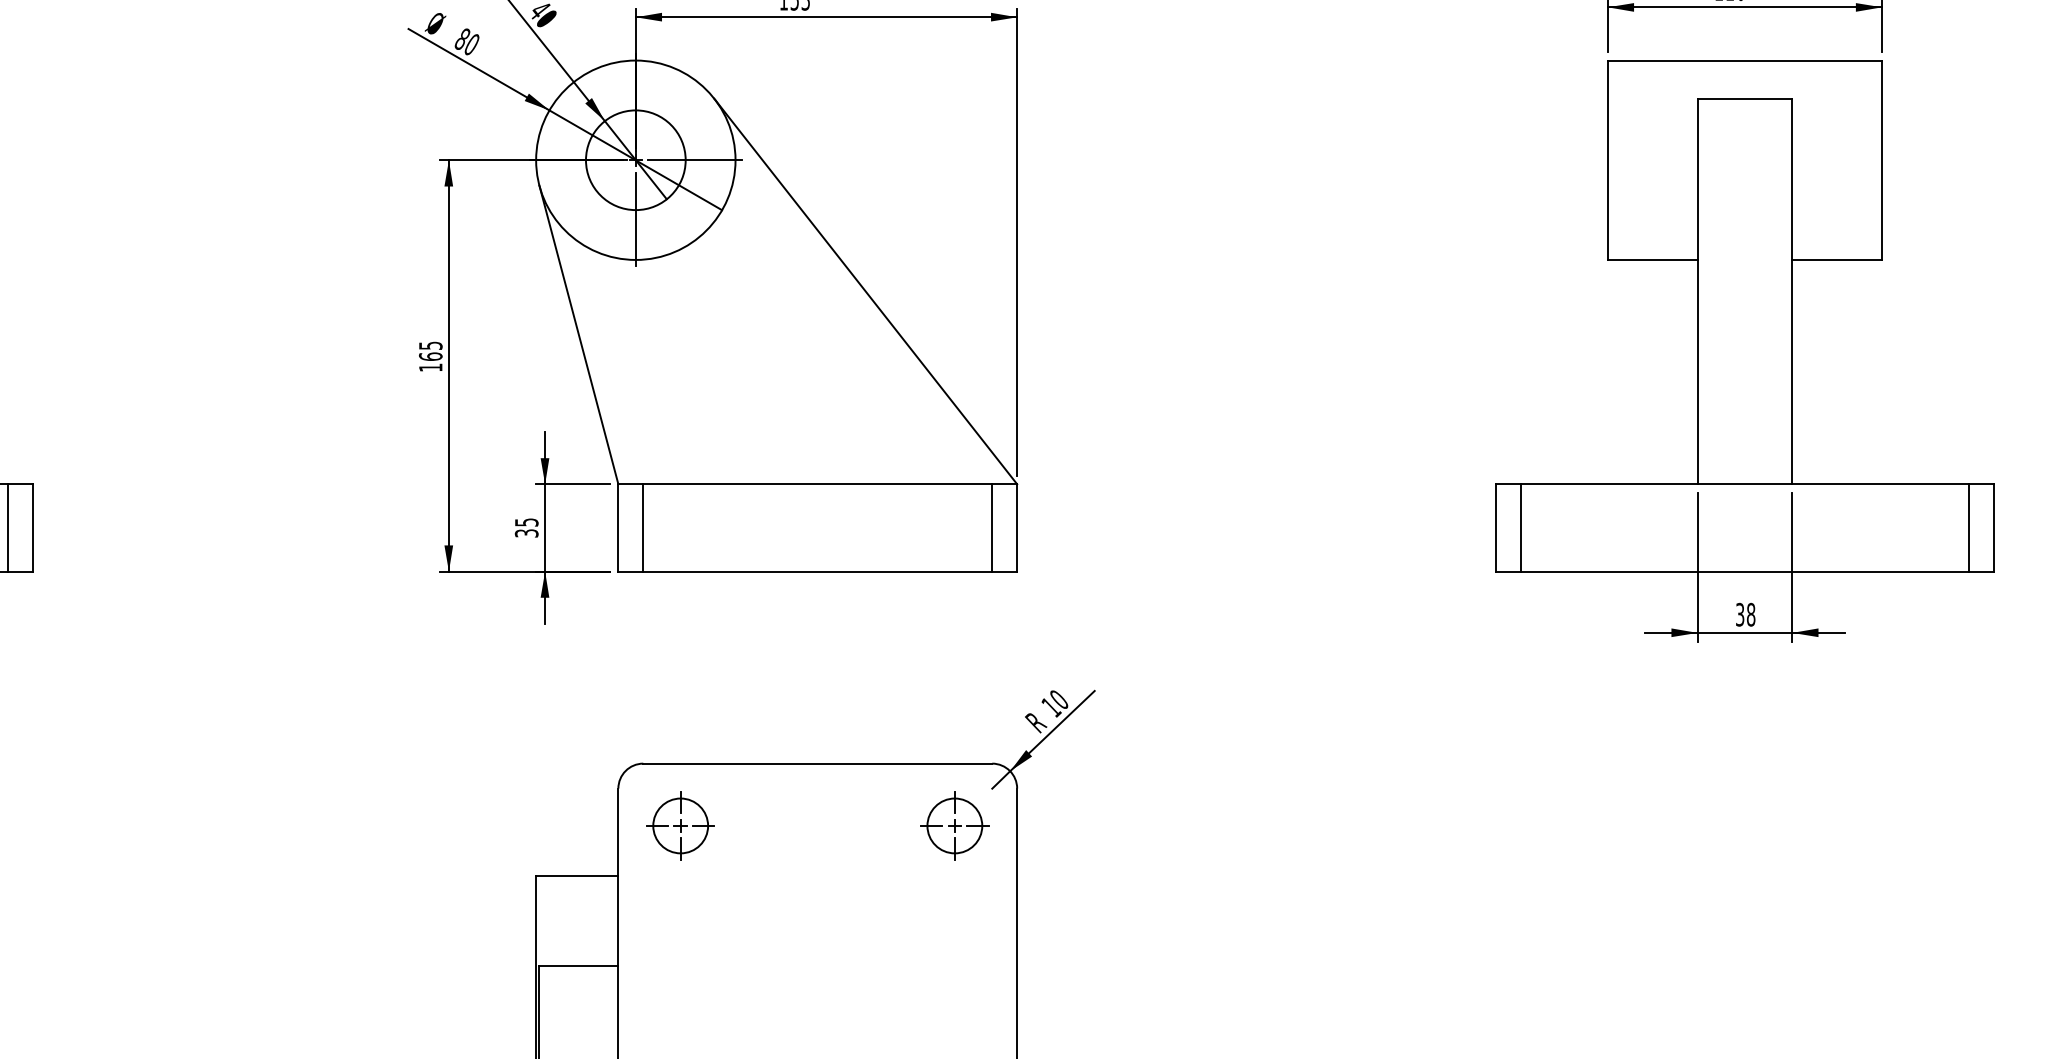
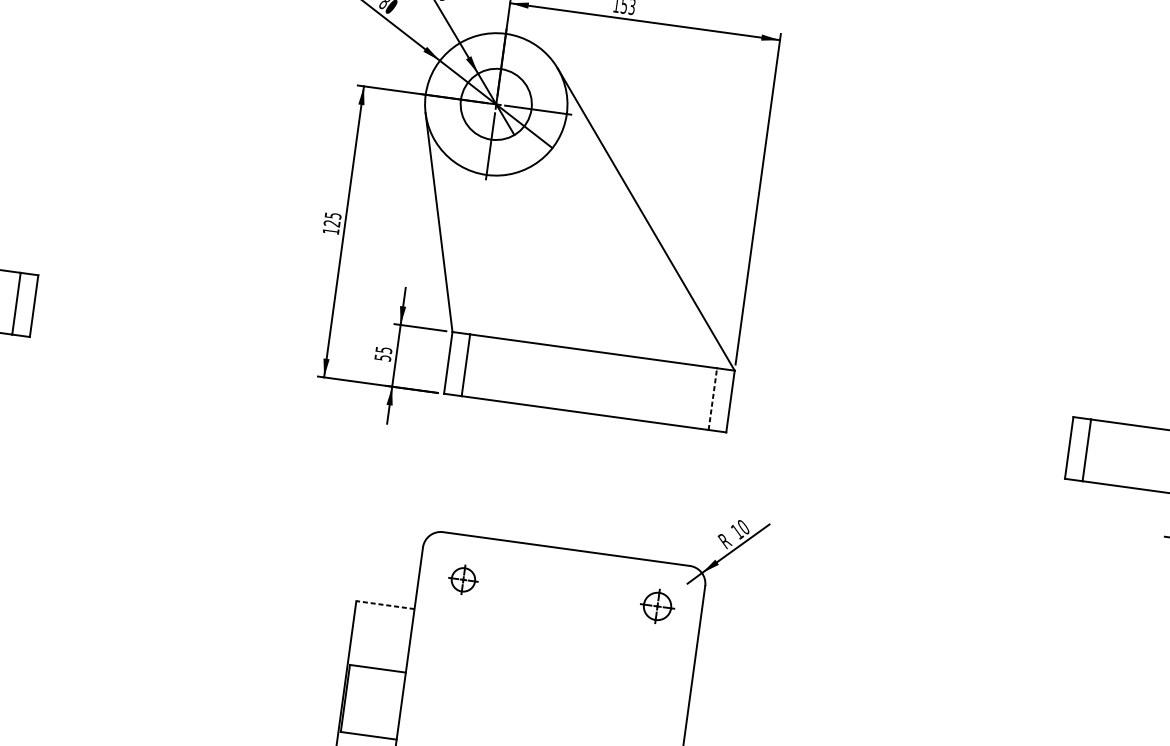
text: (430, 356) -> (331, 223), 165 -> 125
line: (992, 527) -> (713, 398), solid -> dashed
text: (525, 533) -> (382, 357), 35 -> 55
part: (680, 825) -> (463, 579), size x0.6
part: (954, 825) -> (657, 606), size x0.7
line: (576, 875) -> (384, 604), solid -> dashed

